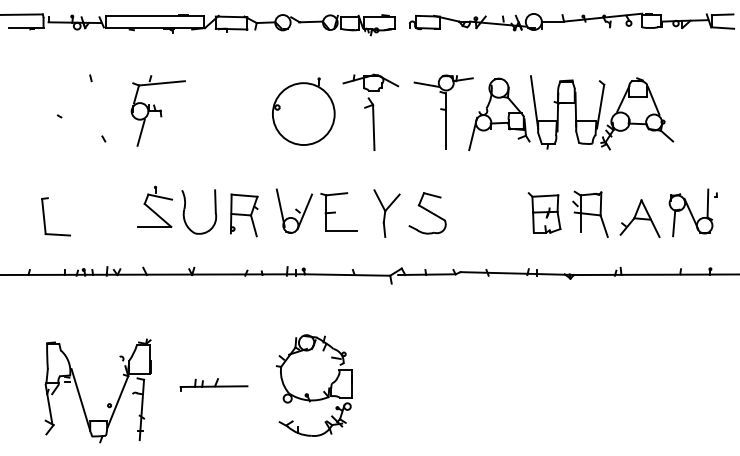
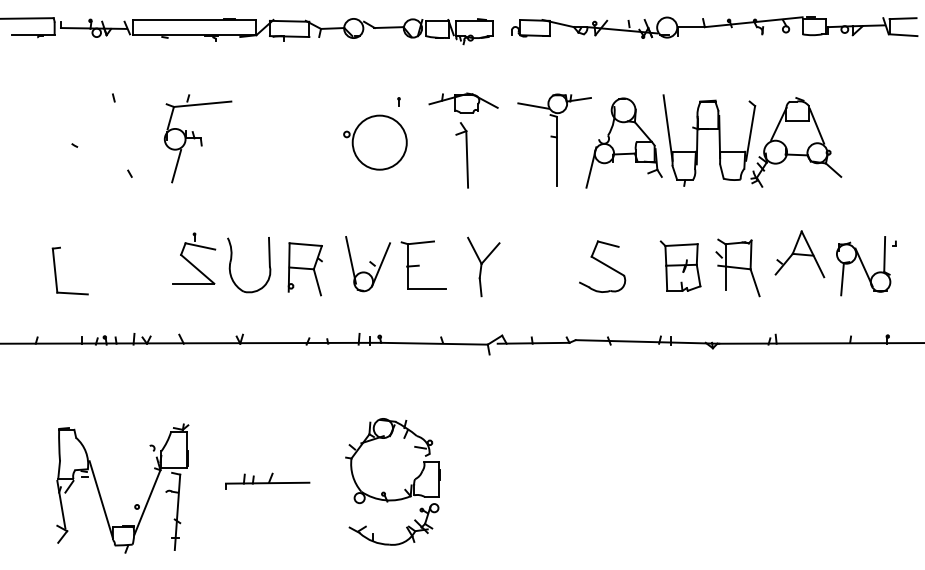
circle: (303, 113) -> (379, 142), size x0.7
part: (427, 213) -> (602, 266), moved
part: (639, 218) -> (799, 254), moved

